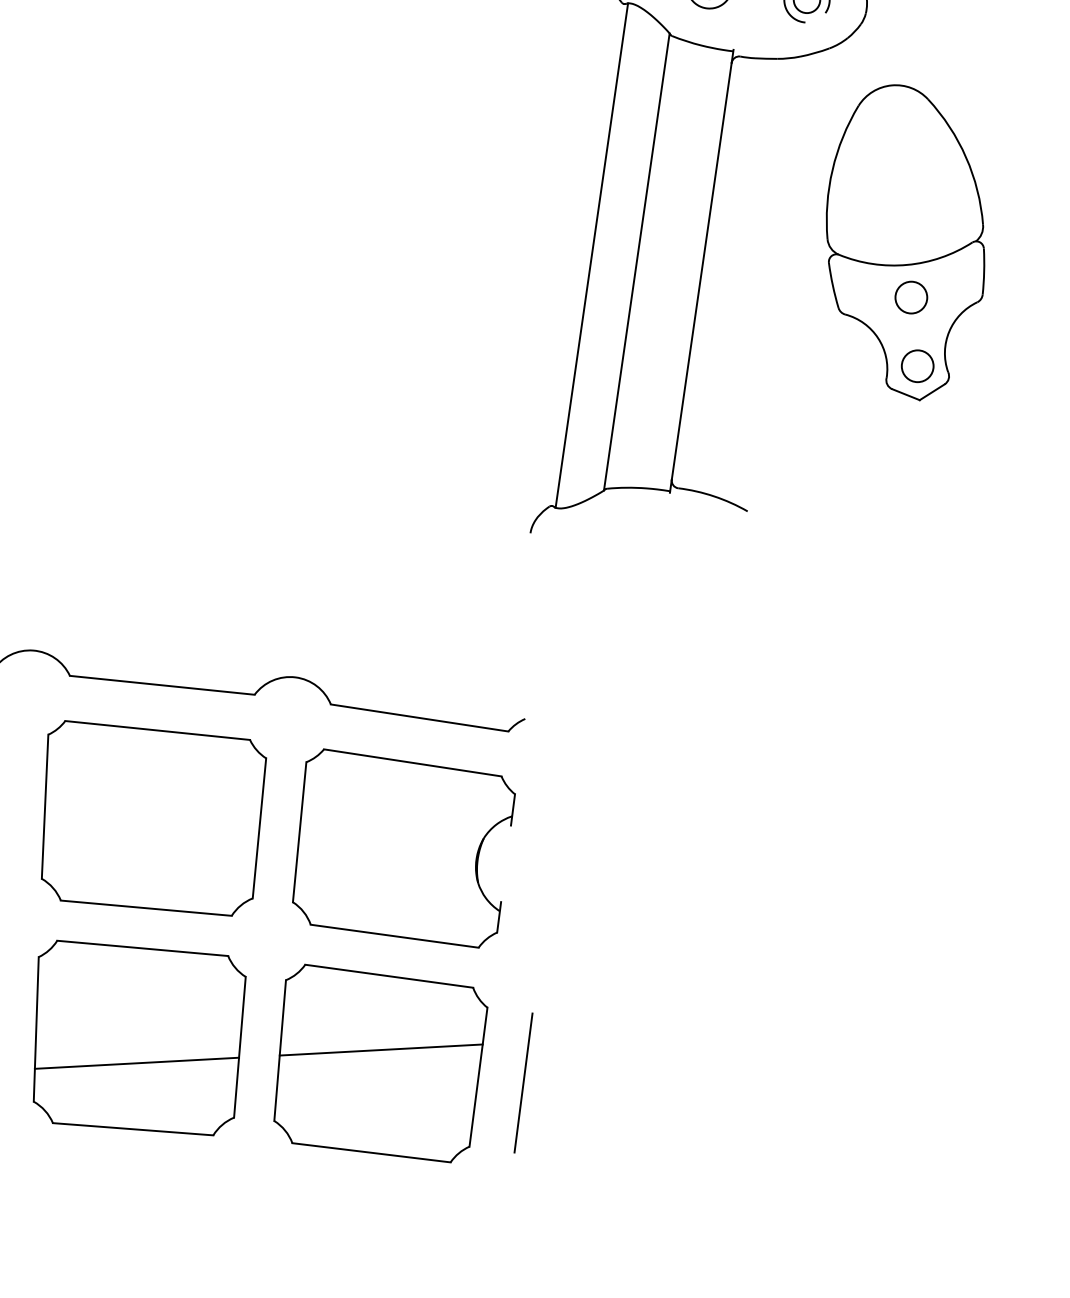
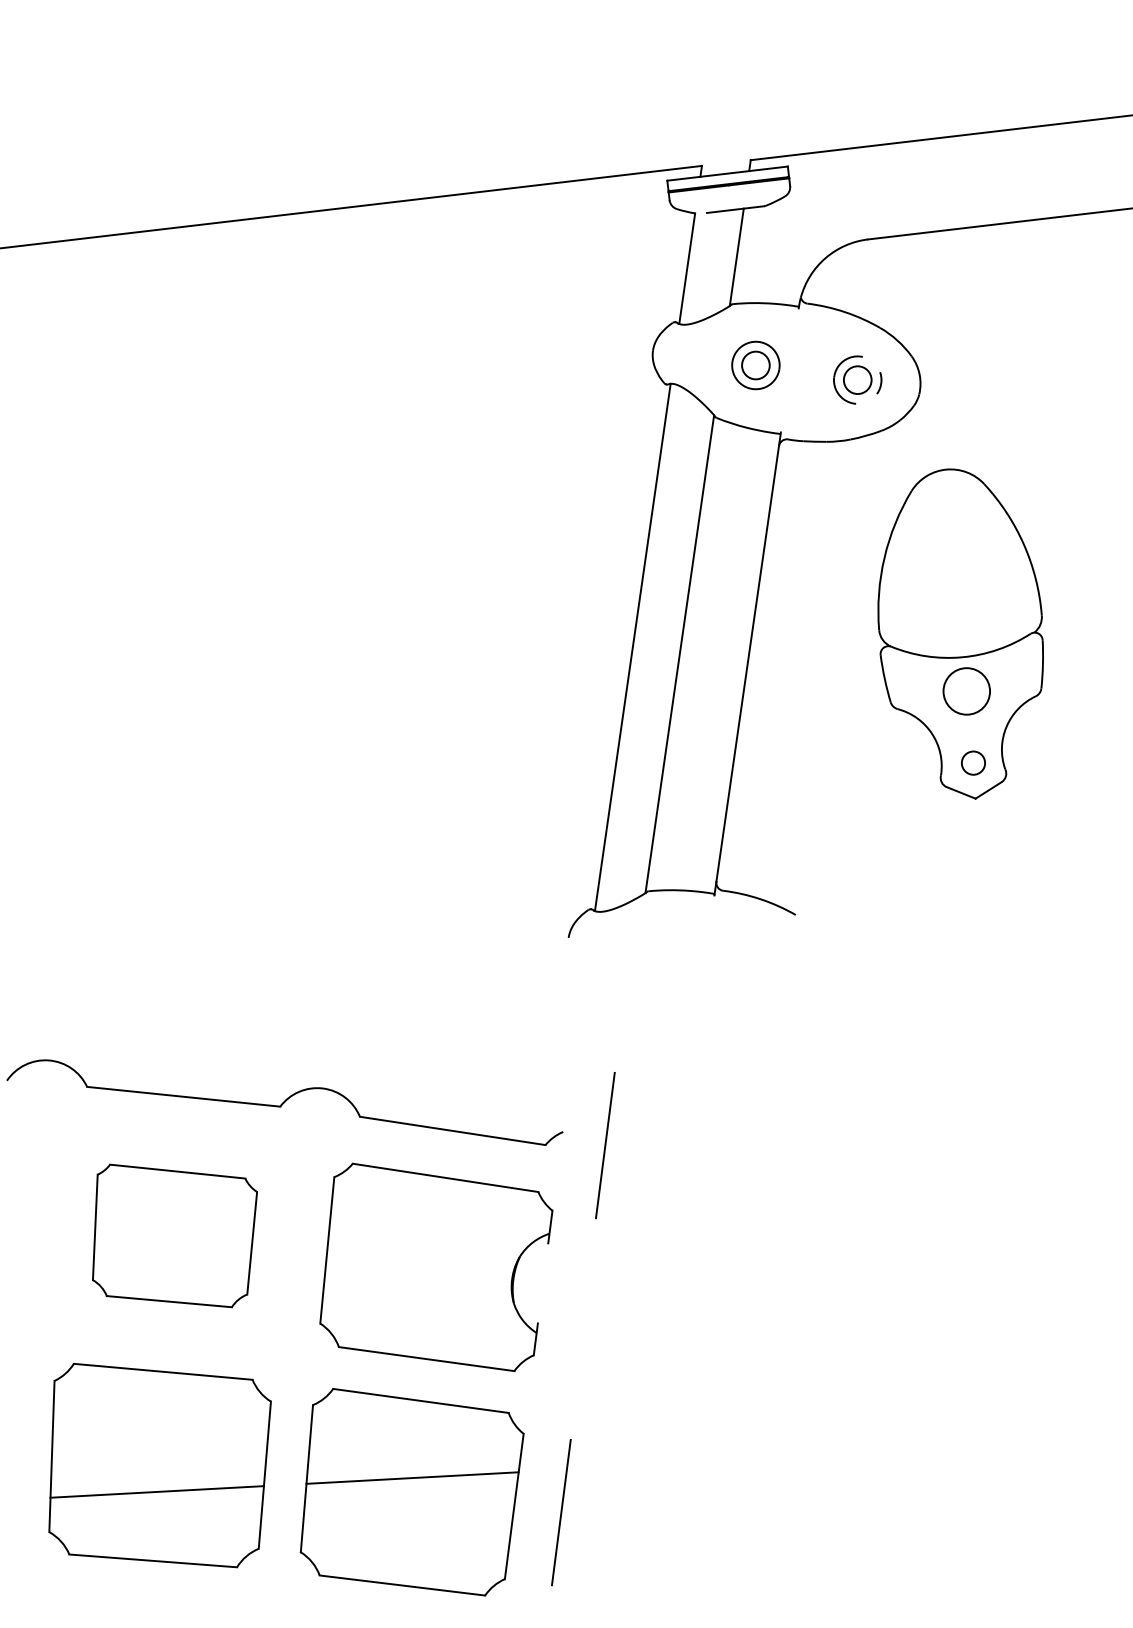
circle: (911, 297) -> (966, 691), size x1.4
circle: (917, 365) -> (973, 762), size x0.7
line: (565, 731) -> (605, 1145), added
part: (153, 818) -> (174, 1235), size x0.7

